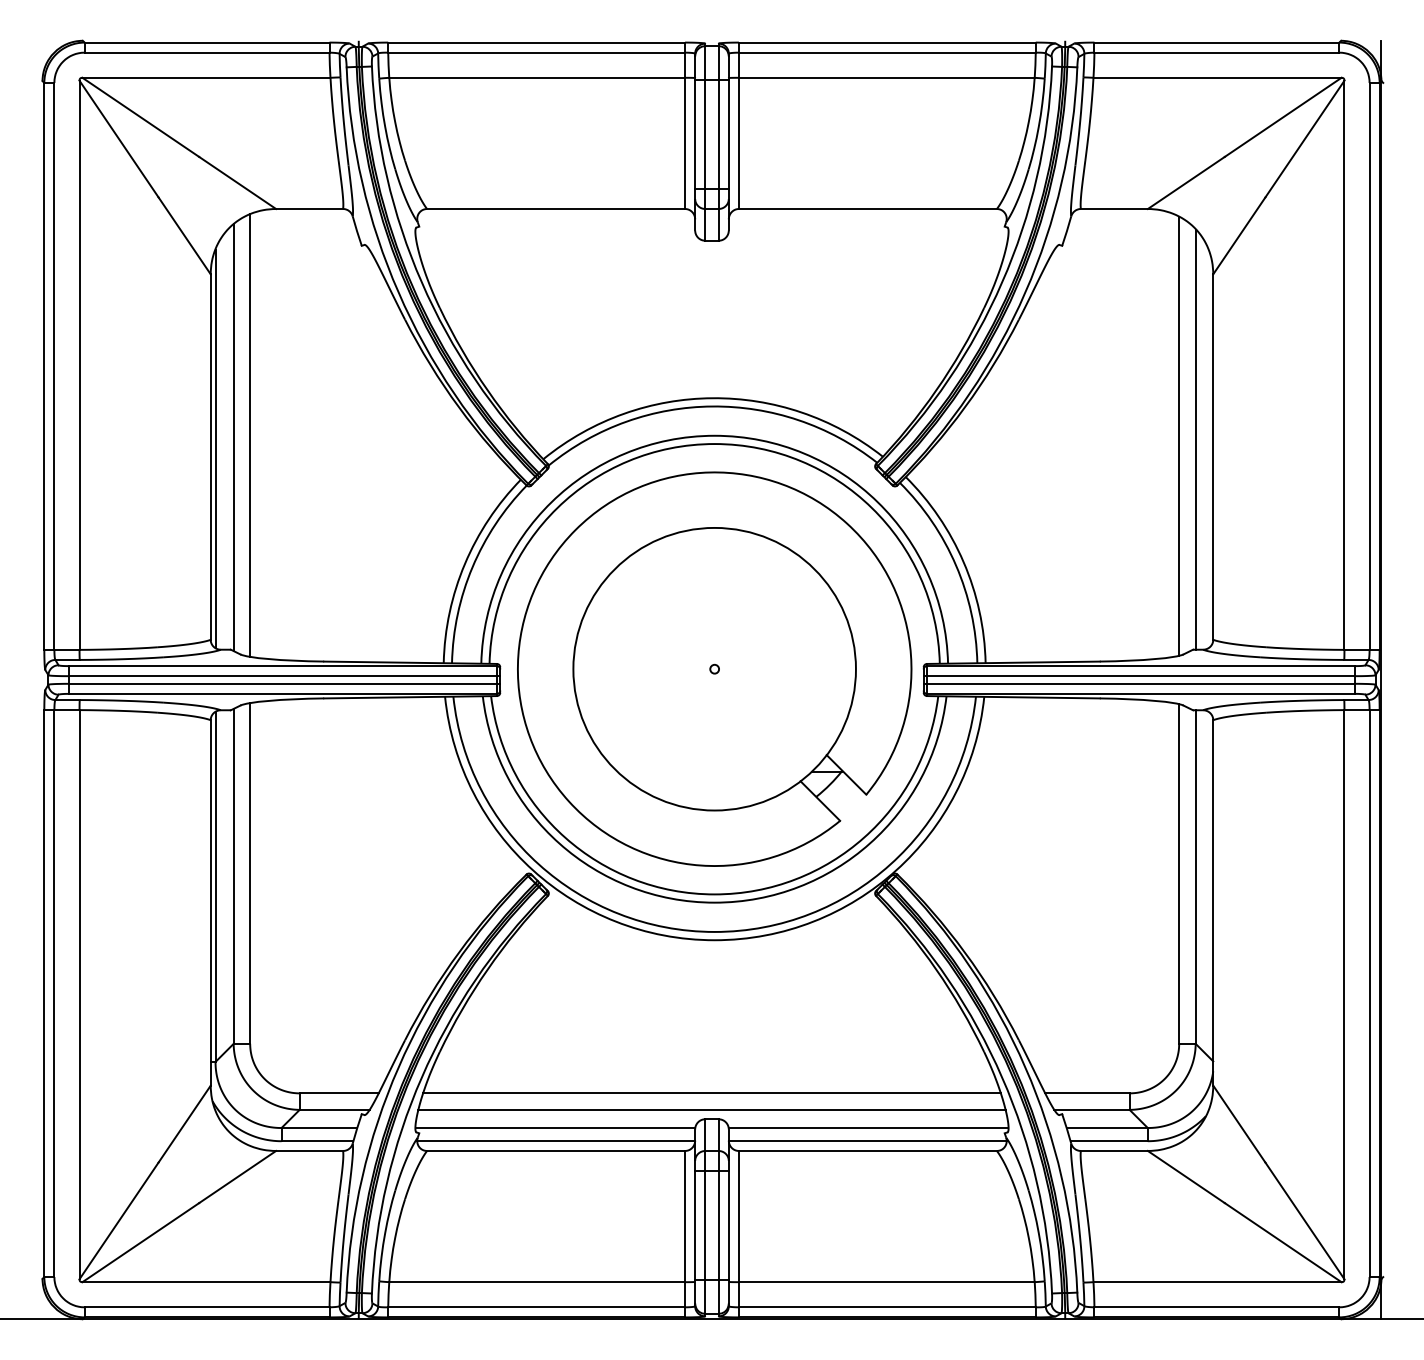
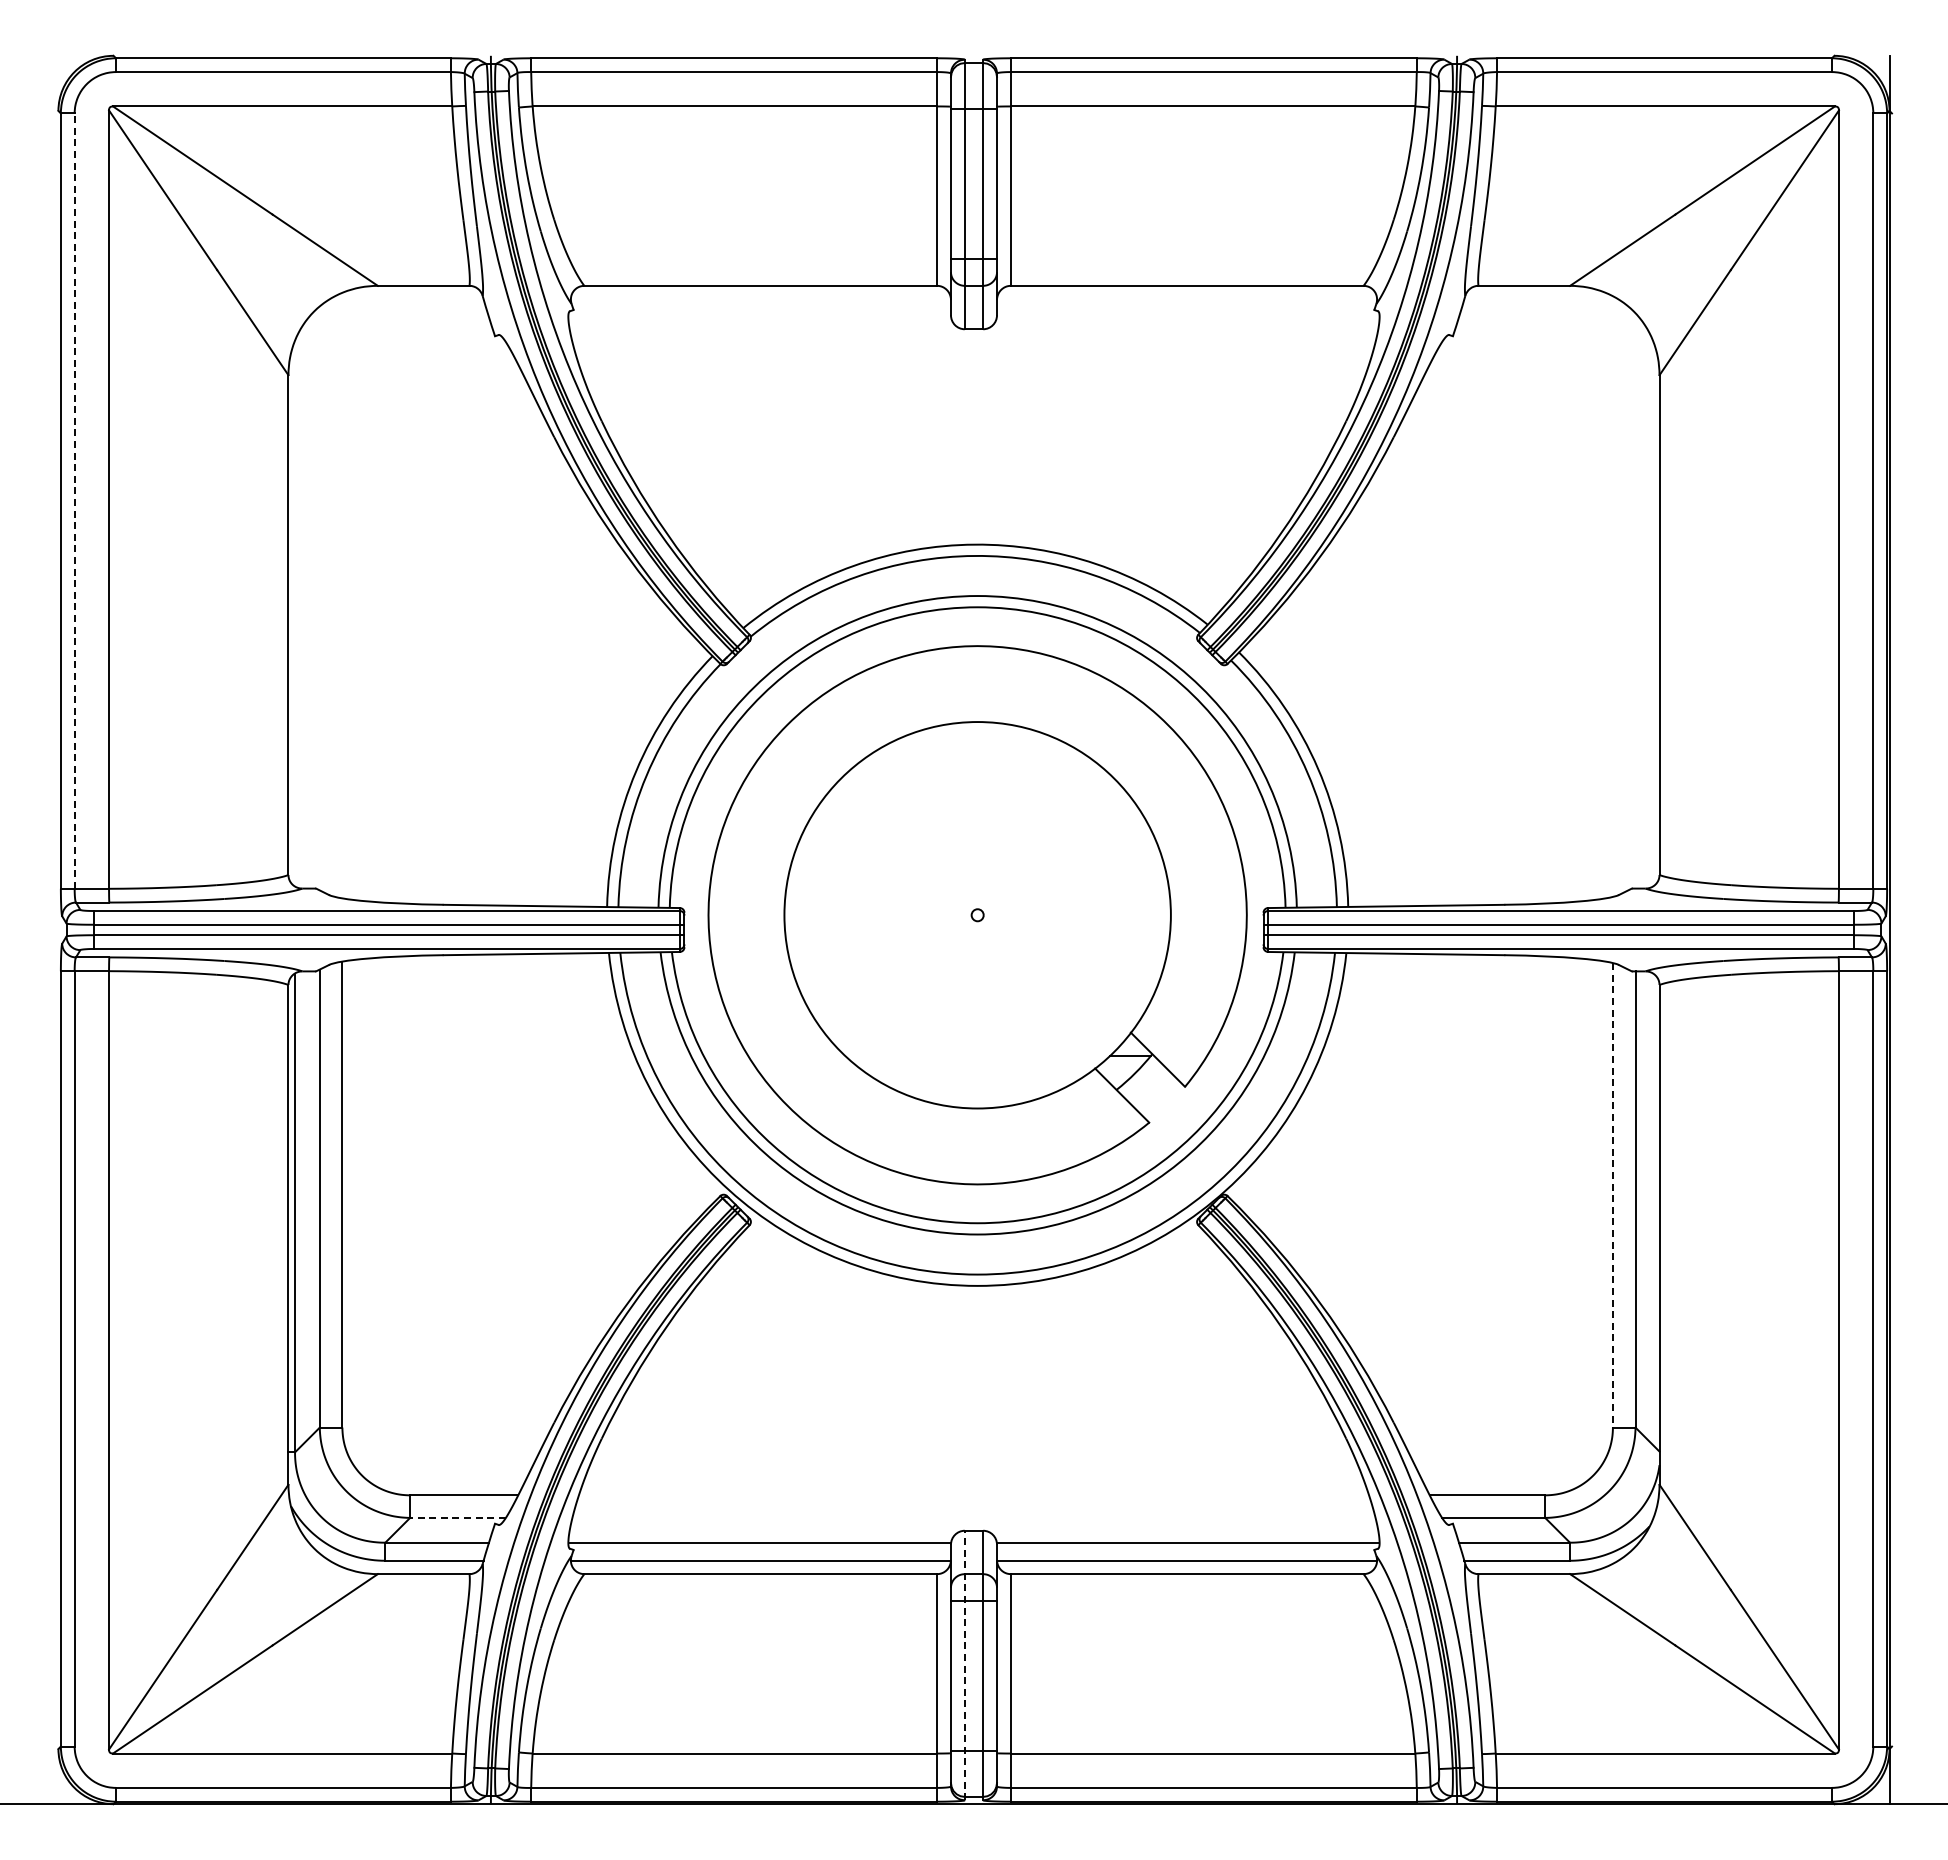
line: (54, 366) -> (74, 501), solid -> dashed
line: (250, 435) -> (342, 595), removed
line: (1178, 436) -> (1612, 596), removed
line: (233, 437) -> (319, 598), removed
line: (1195, 439) -> (1635, 600), removed
line: (215, 449) -> (295, 614), removed
line: (1178, 874) -> (1612, 1195), solid -> dashed
line: (711, 1093) -> (973, 1495), removed
line: (334, 1109) -> (457, 1517), solid -> dashed
line: (711, 1109) -> (973, 1517), removed
line: (705, 1217) -> (964, 1665), solid -> dashed

